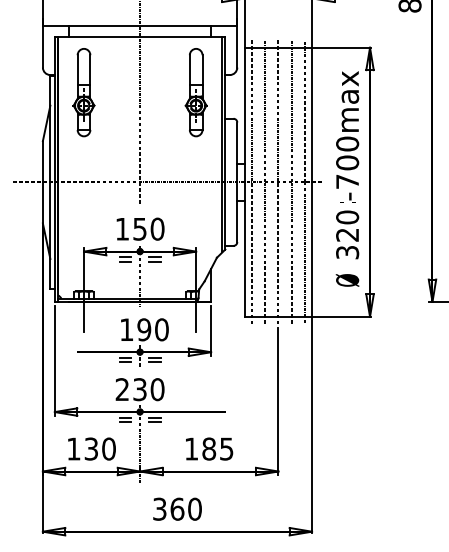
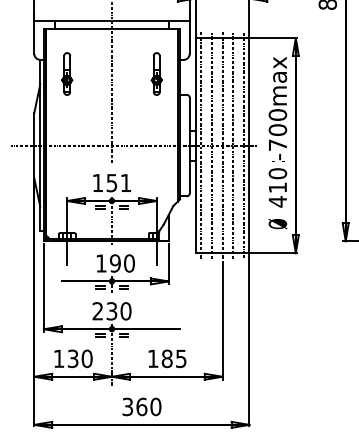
part: (83, 92) -> (66, 73), size x0.6
part: (195, 92) -> (156, 73), size x0.6
text: (157, 228) -> (125, 182), 150 -> 151
text: (347, 243) -> (277, 194), 320 -> 410

